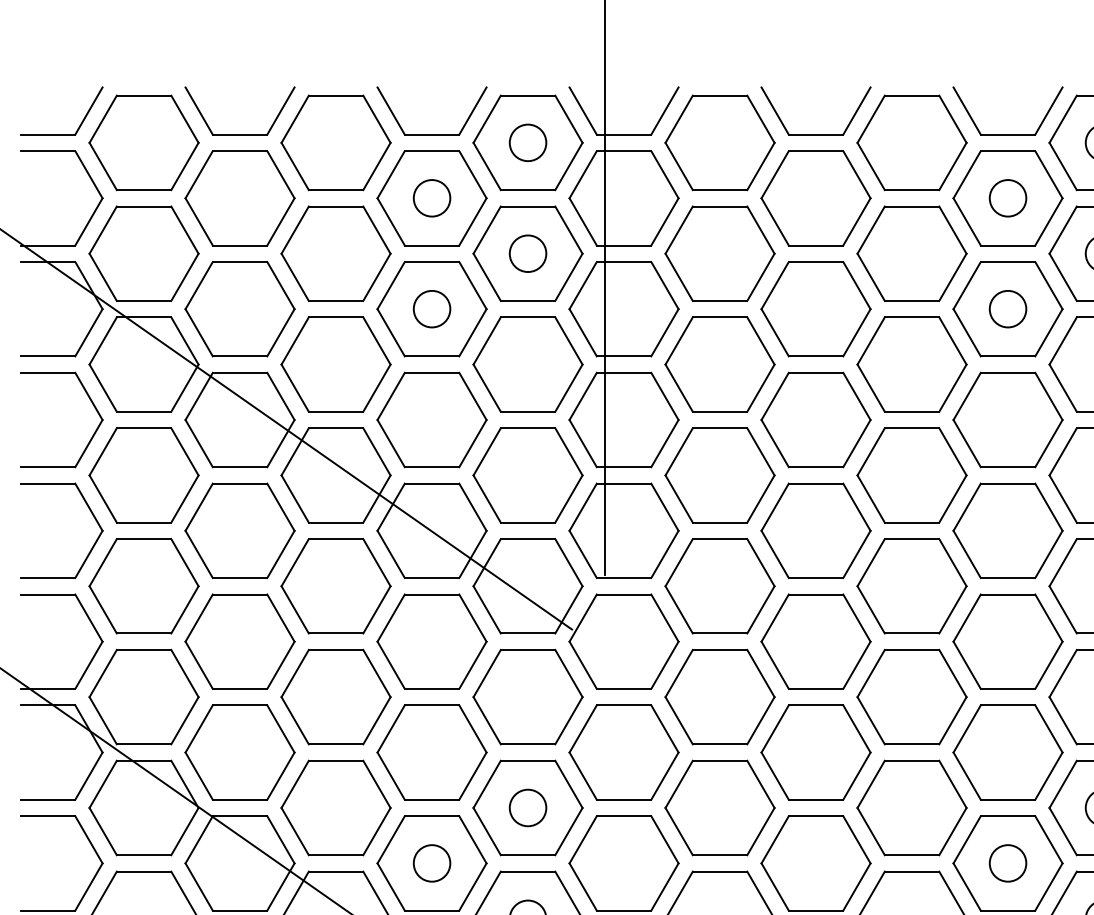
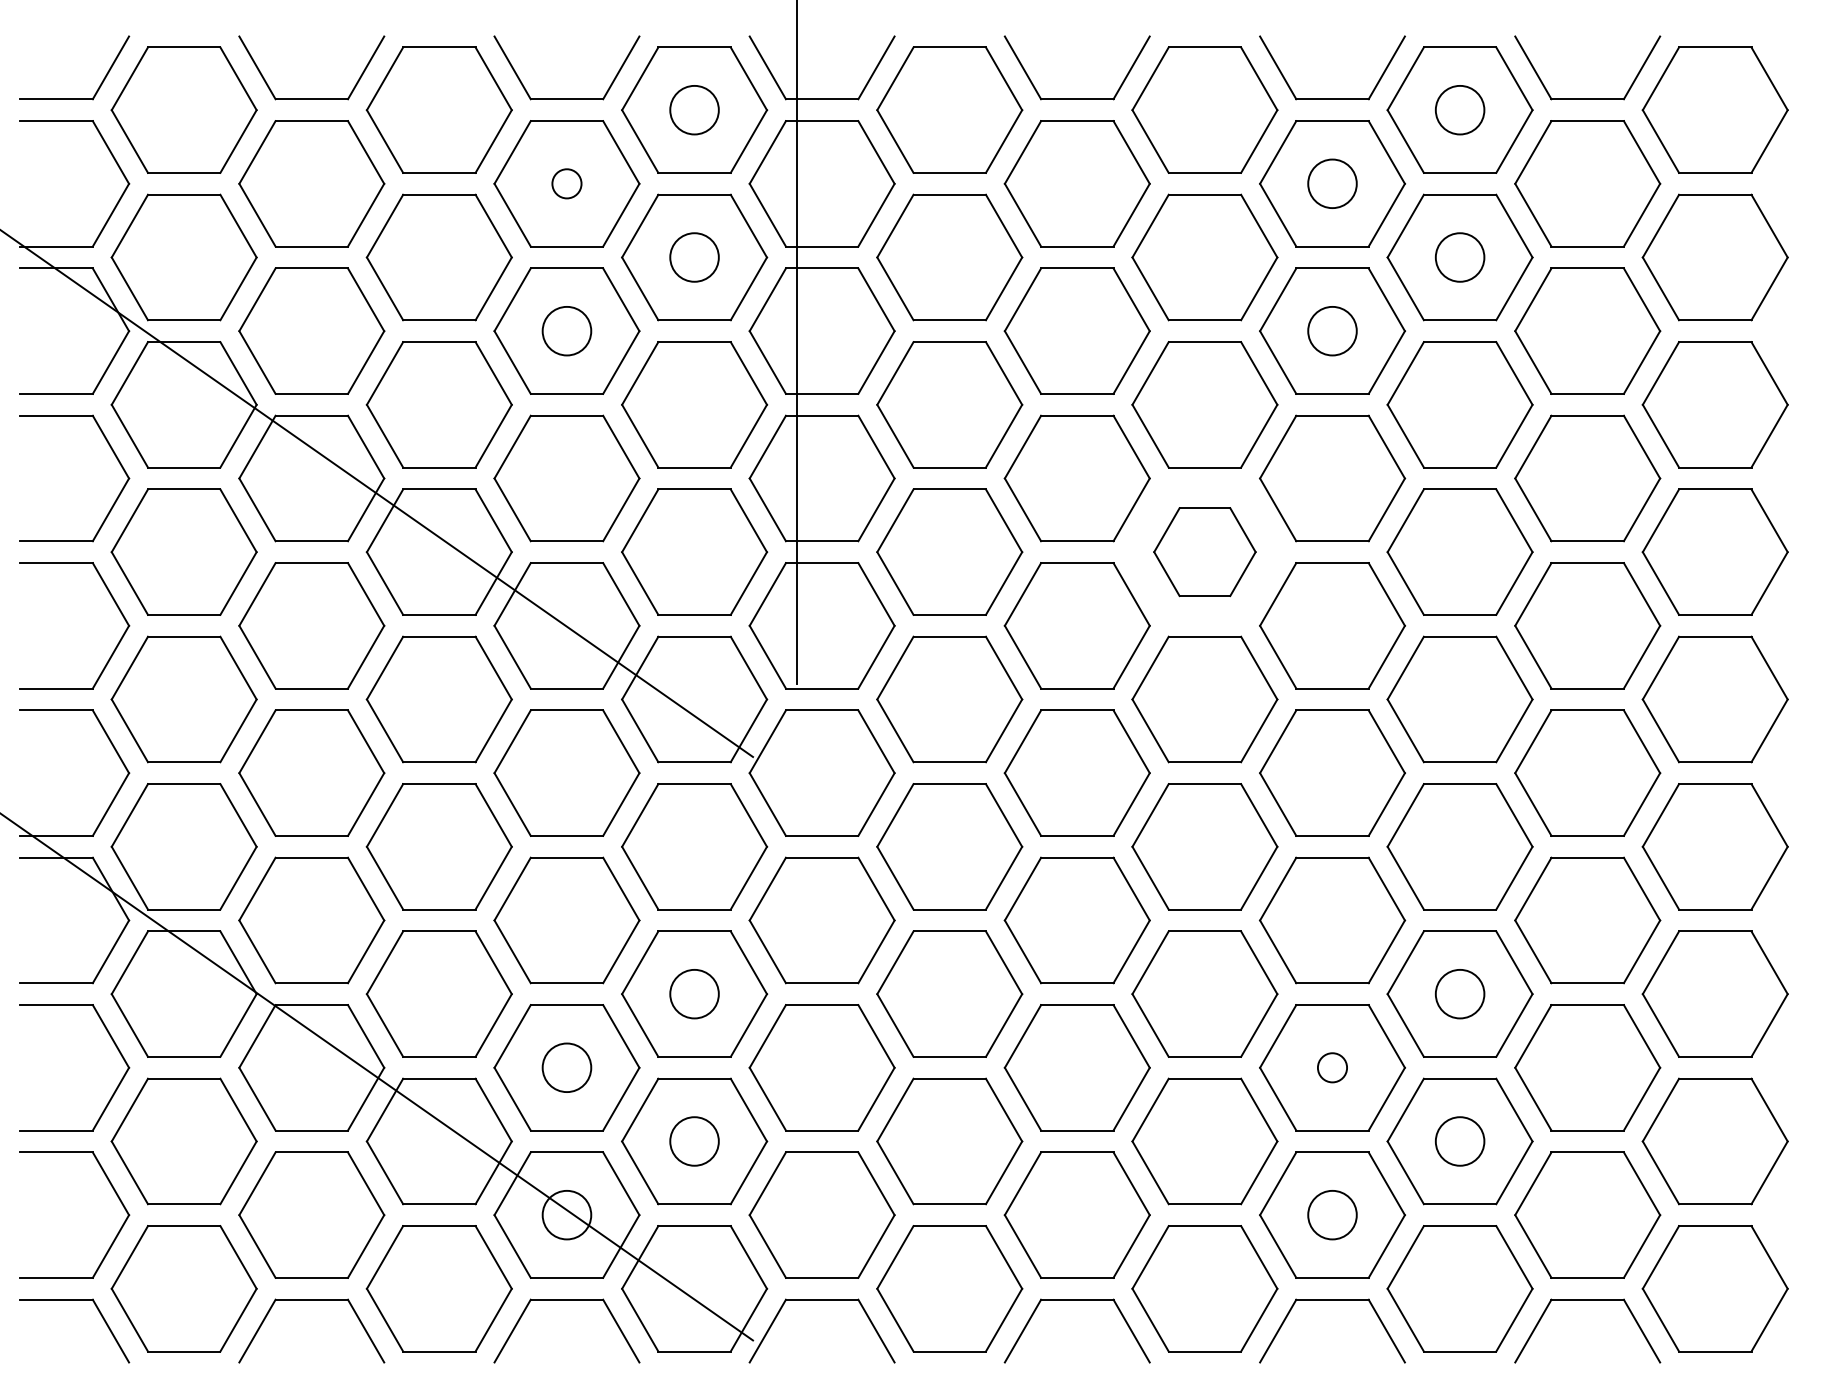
circle: (431, 198) -> (566, 183), size x0.6
part: (911, 474) -> (1204, 551), size x0.7
circle: (1008, 863) -> (1332, 1067), size x0.6

